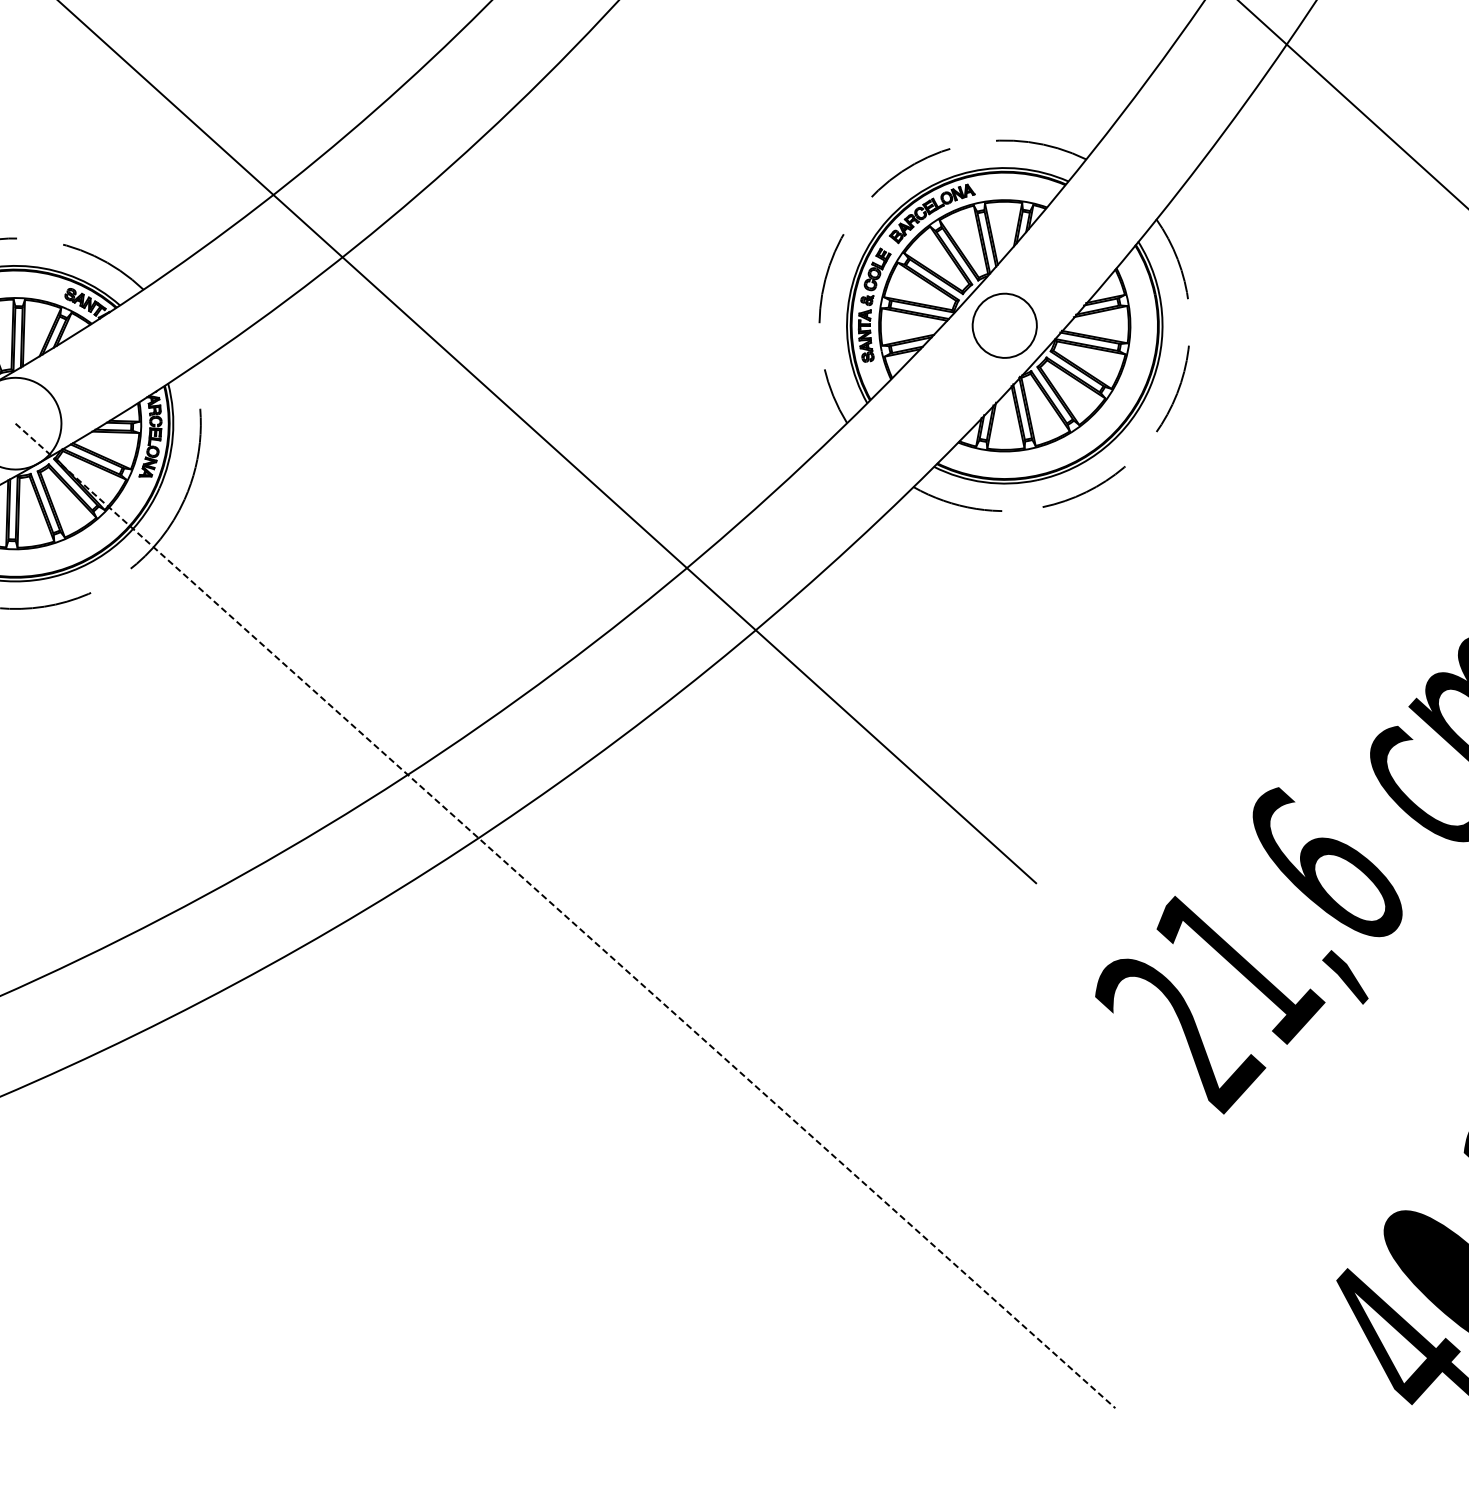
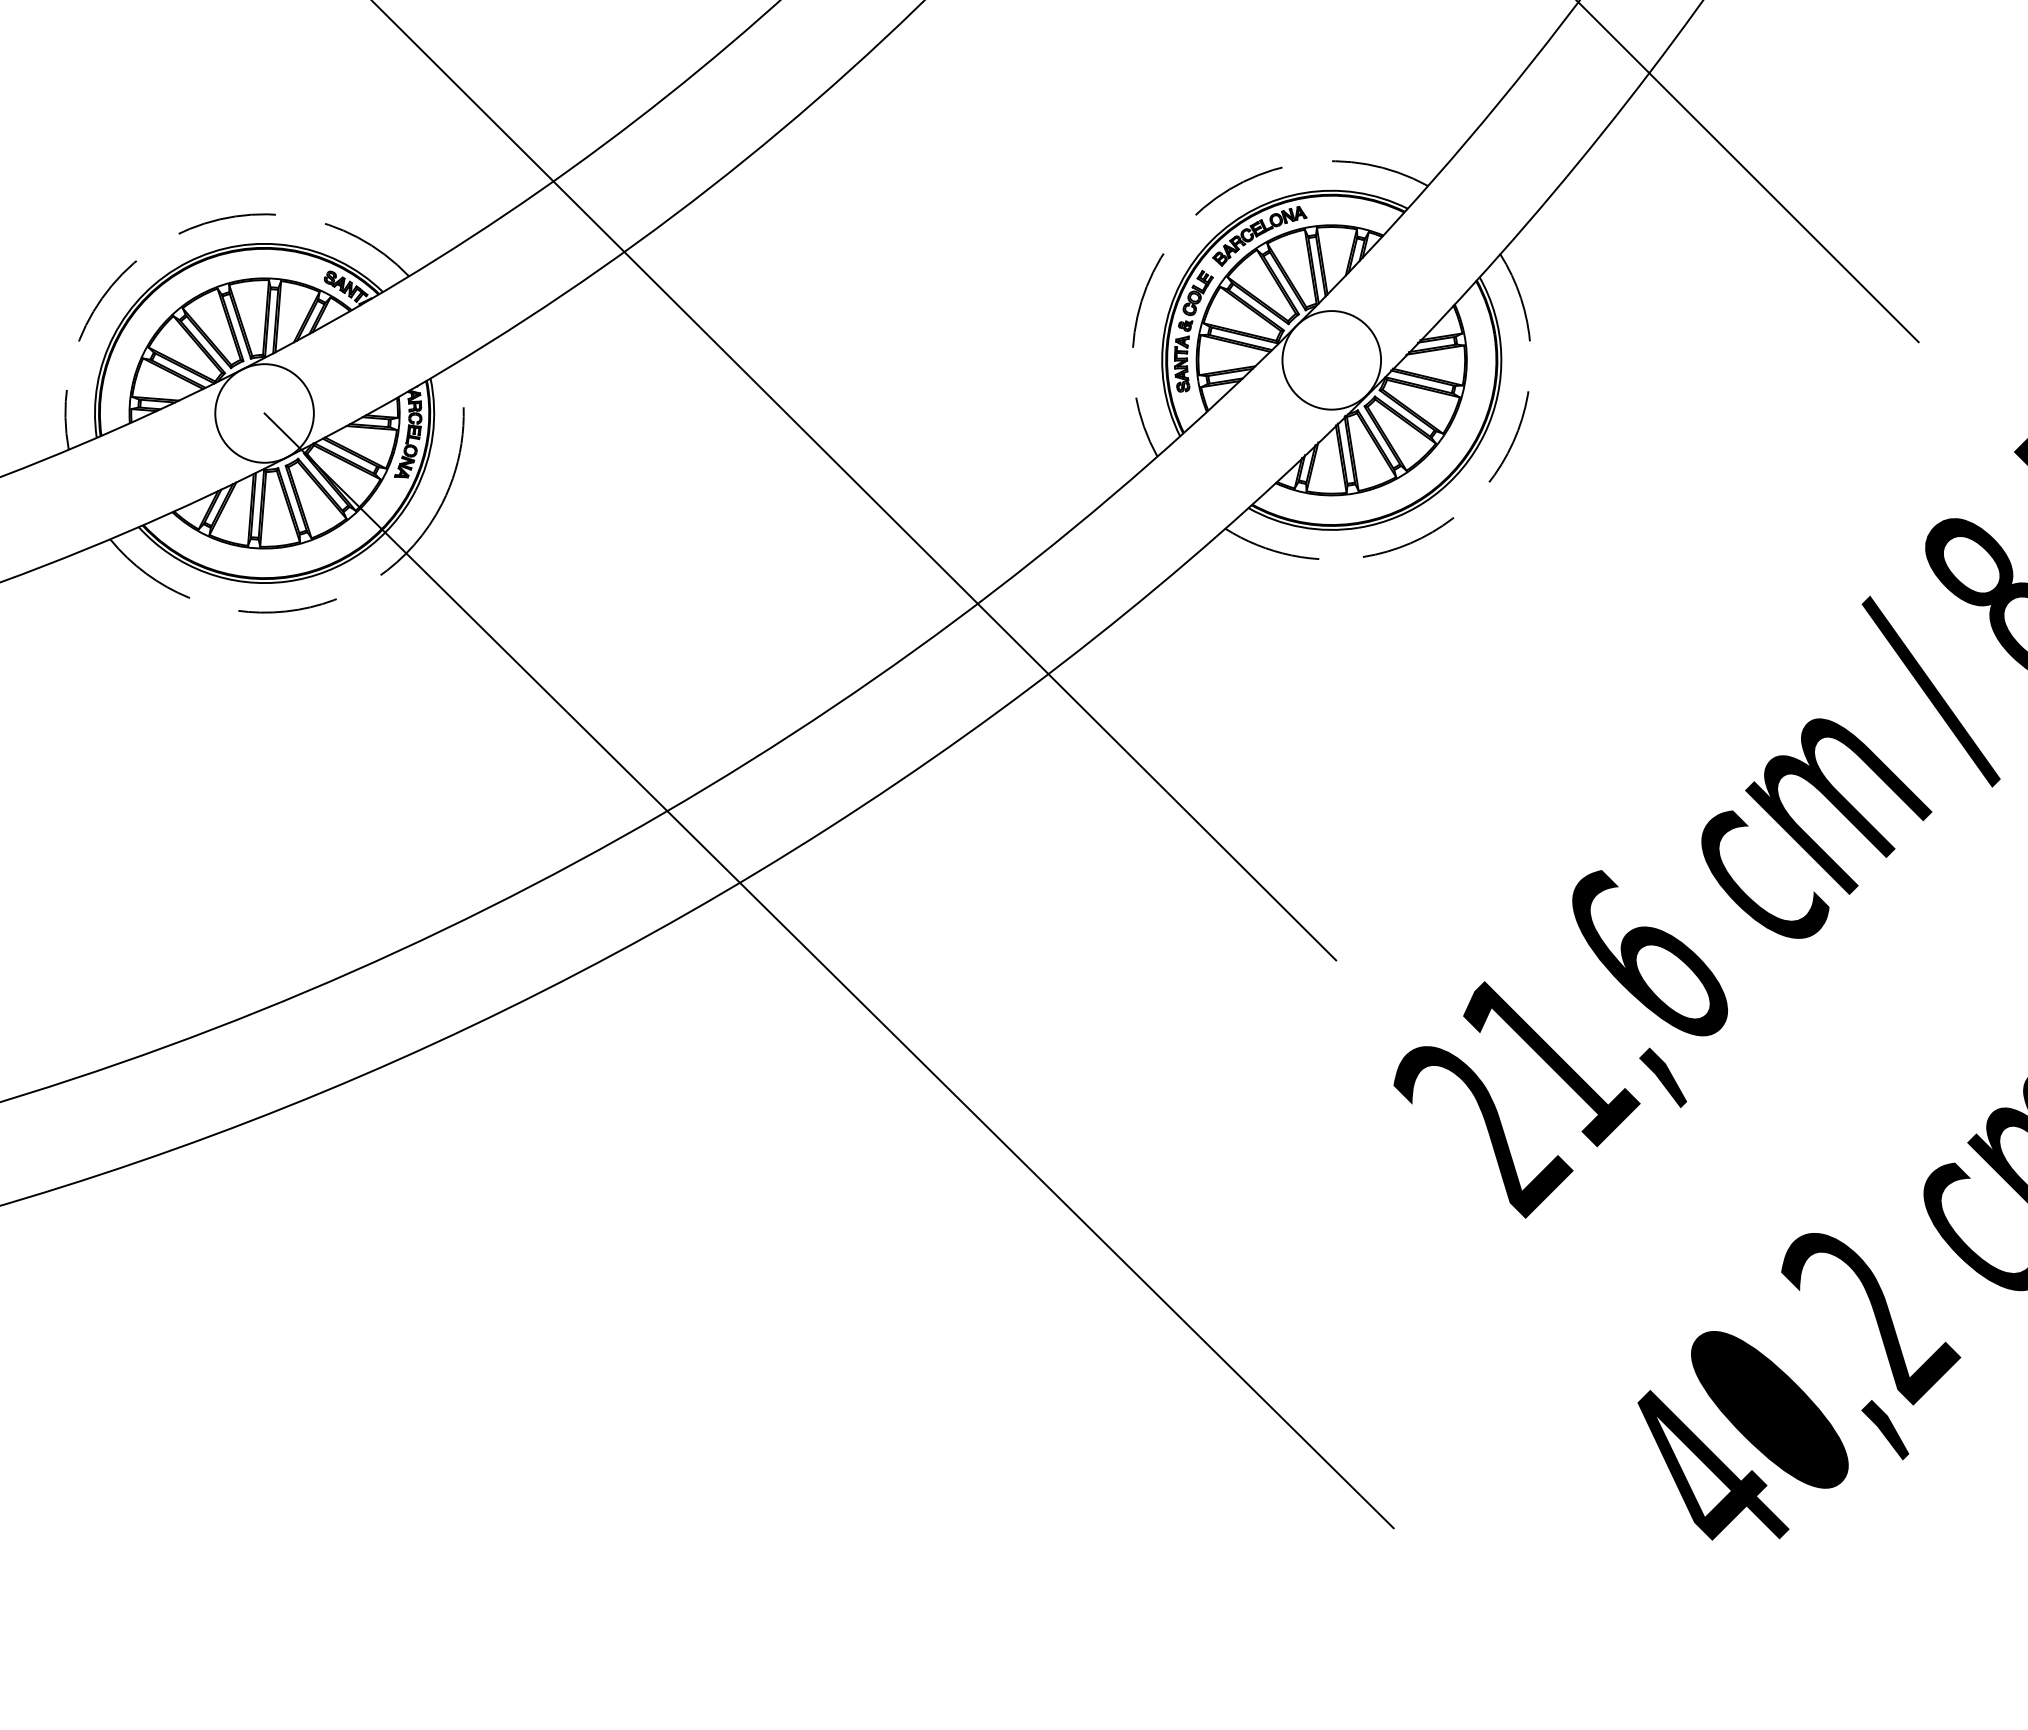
circle: (1004, 325) -> (1331, 360), size x1.43
line: (565, 916) -> (829, 971), dashed -> solid

